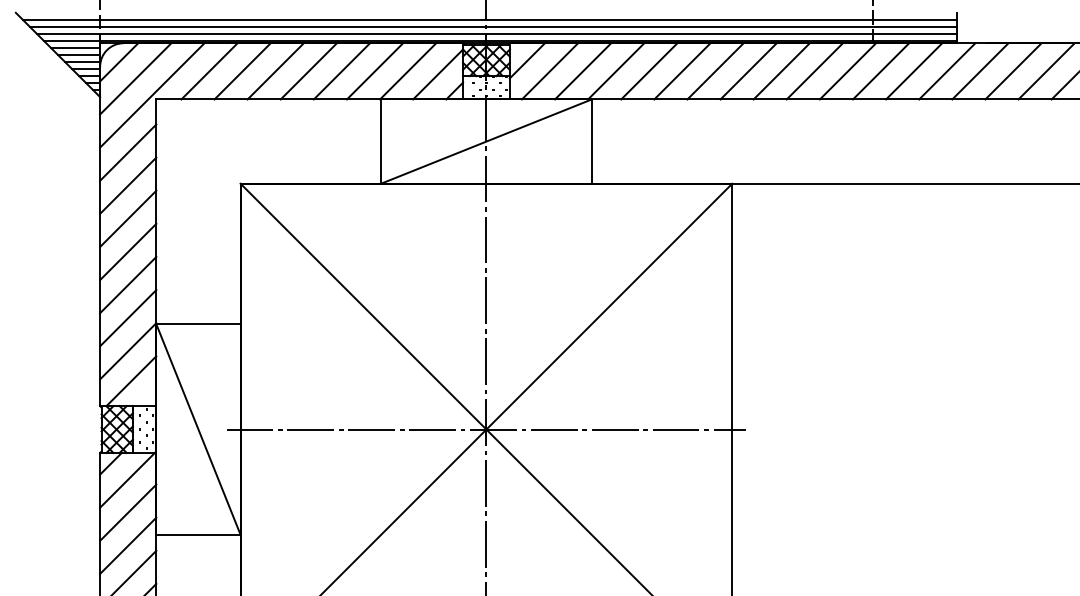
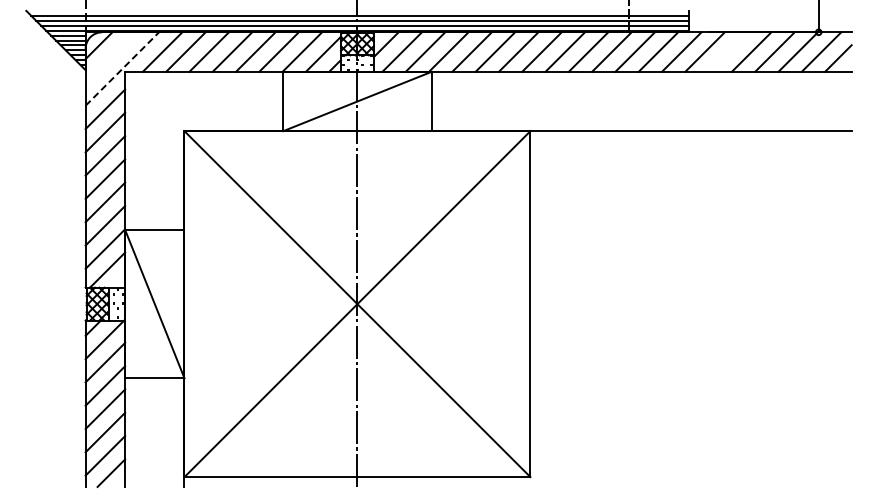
line: (1013, 70) -> (728, 51), removed
line: (135, 79) -> (110, 57), removed
line: (152, 96) -> (122, 69), solid -> dashed
line: (486, 430) -> (357, 304), removed

